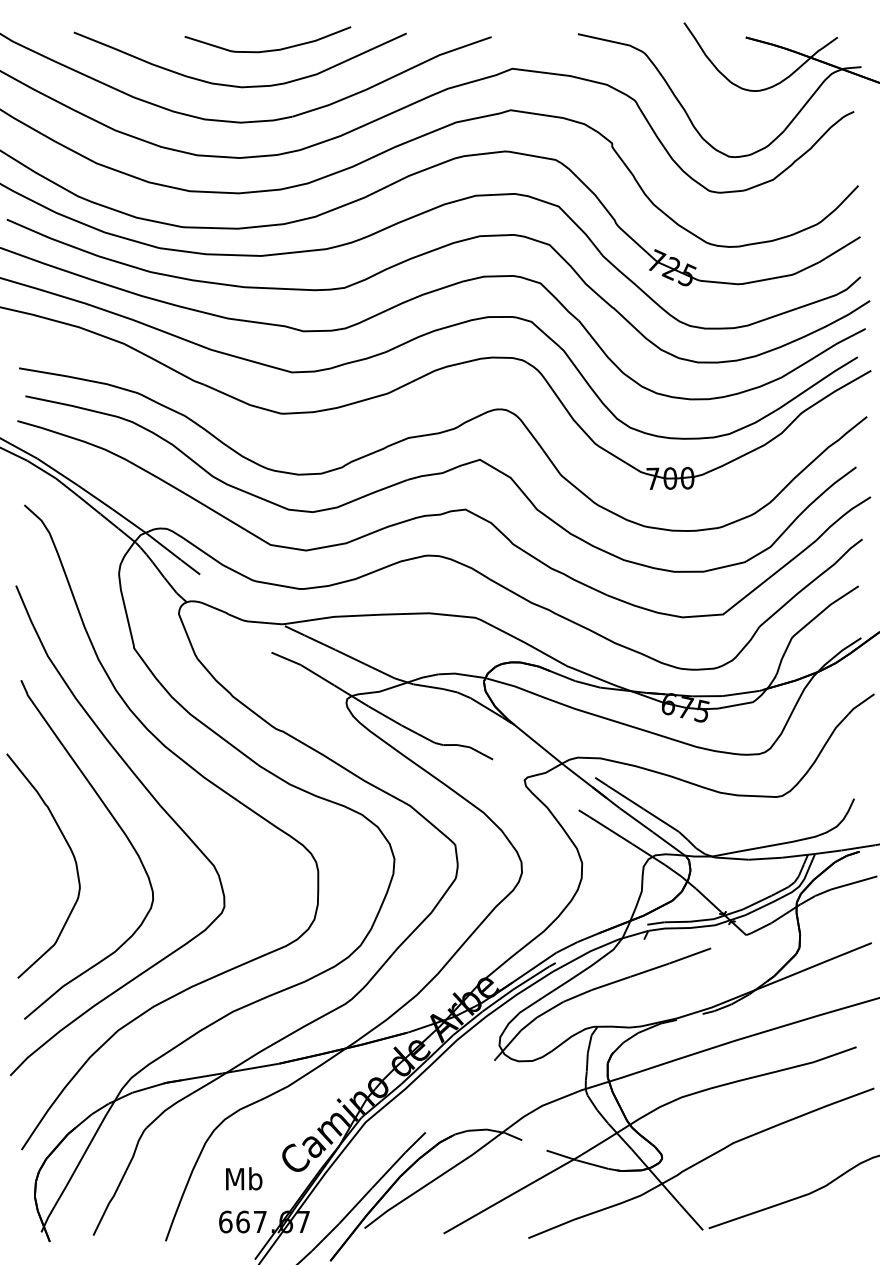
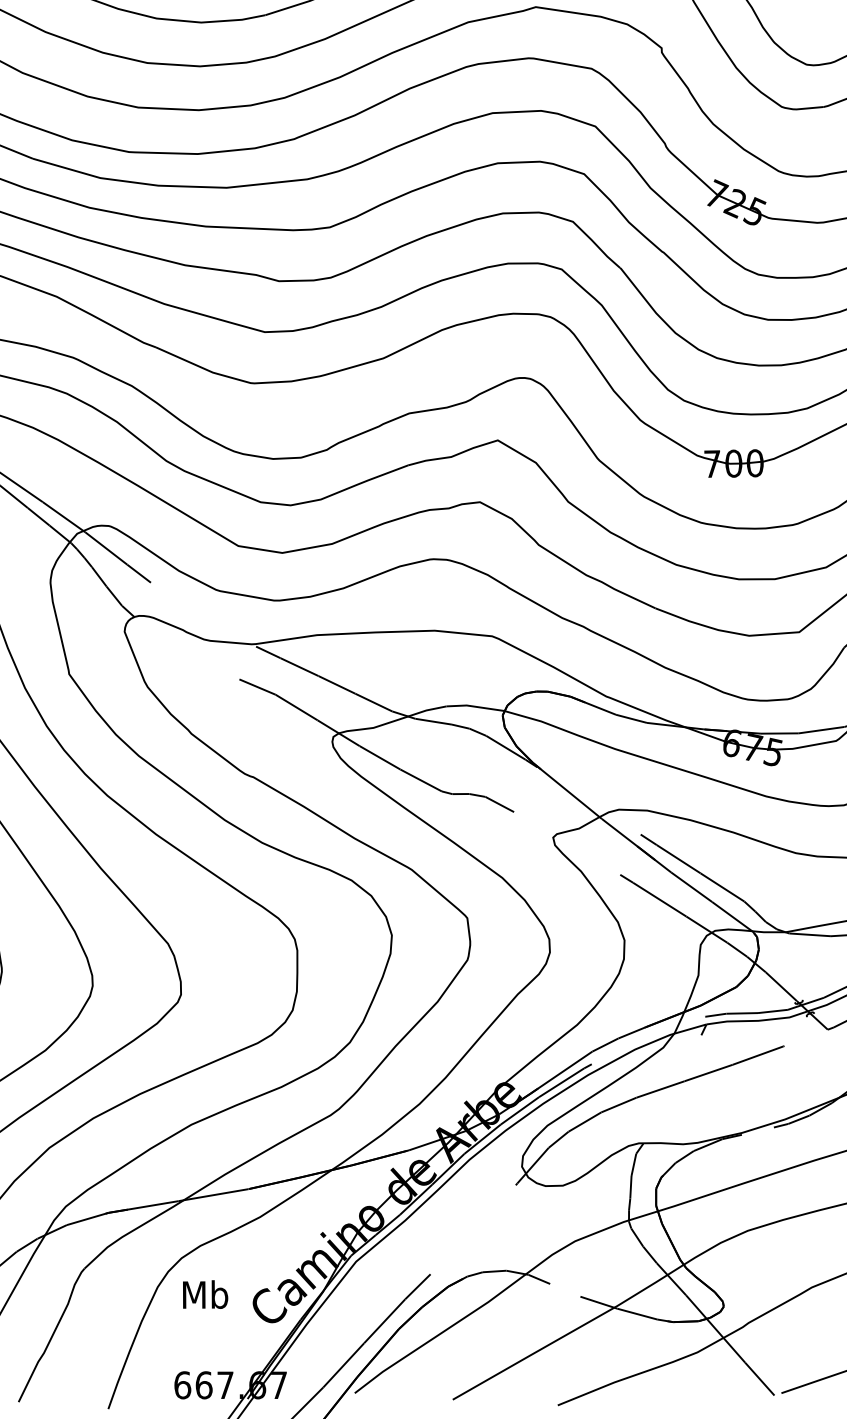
text: (244, 1178) -> (205, 1294), moved

